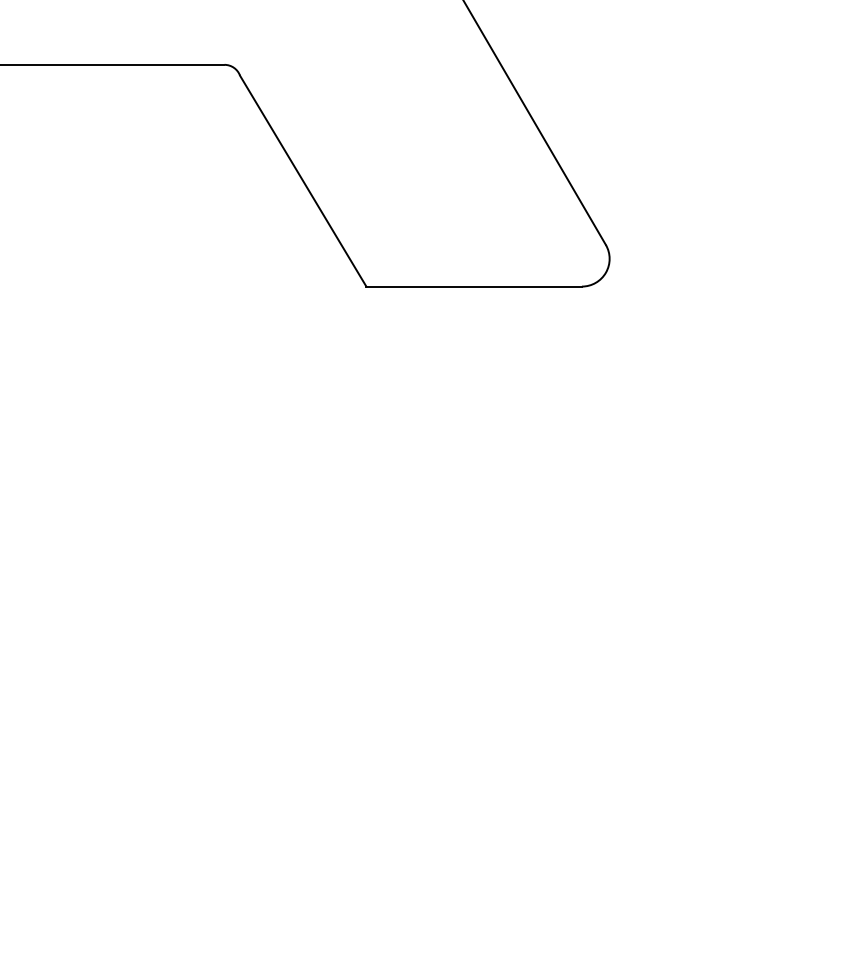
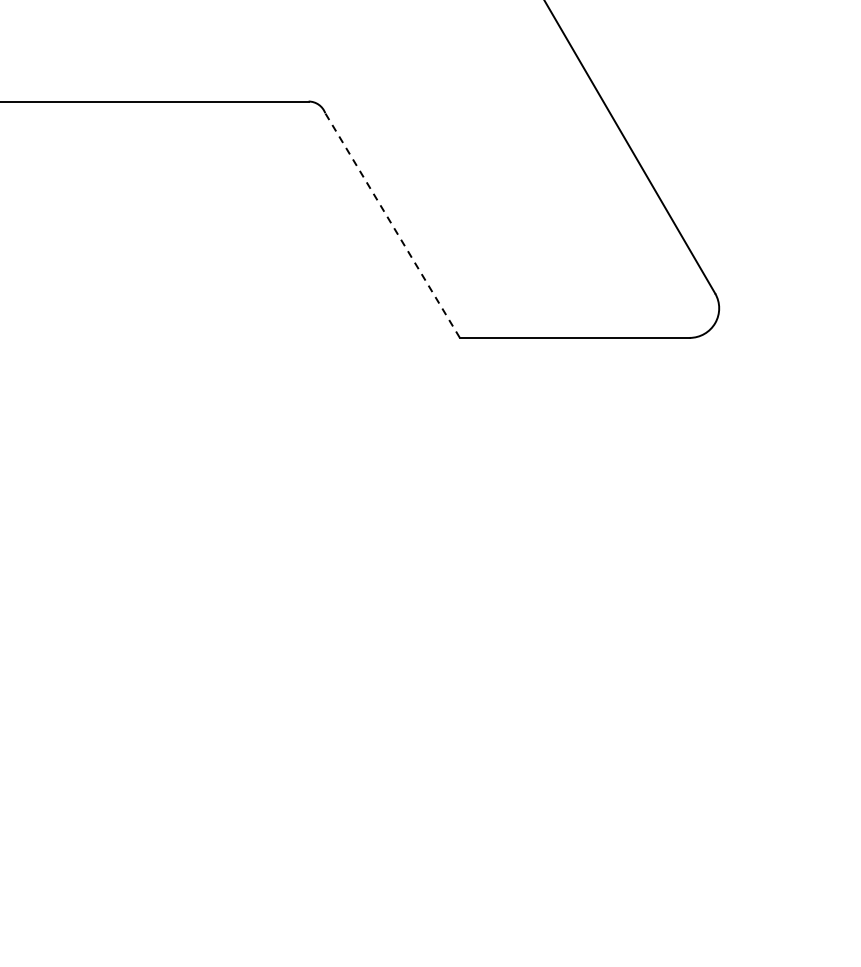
line: (303, 181) -> (392, 225), solid -> dashed

